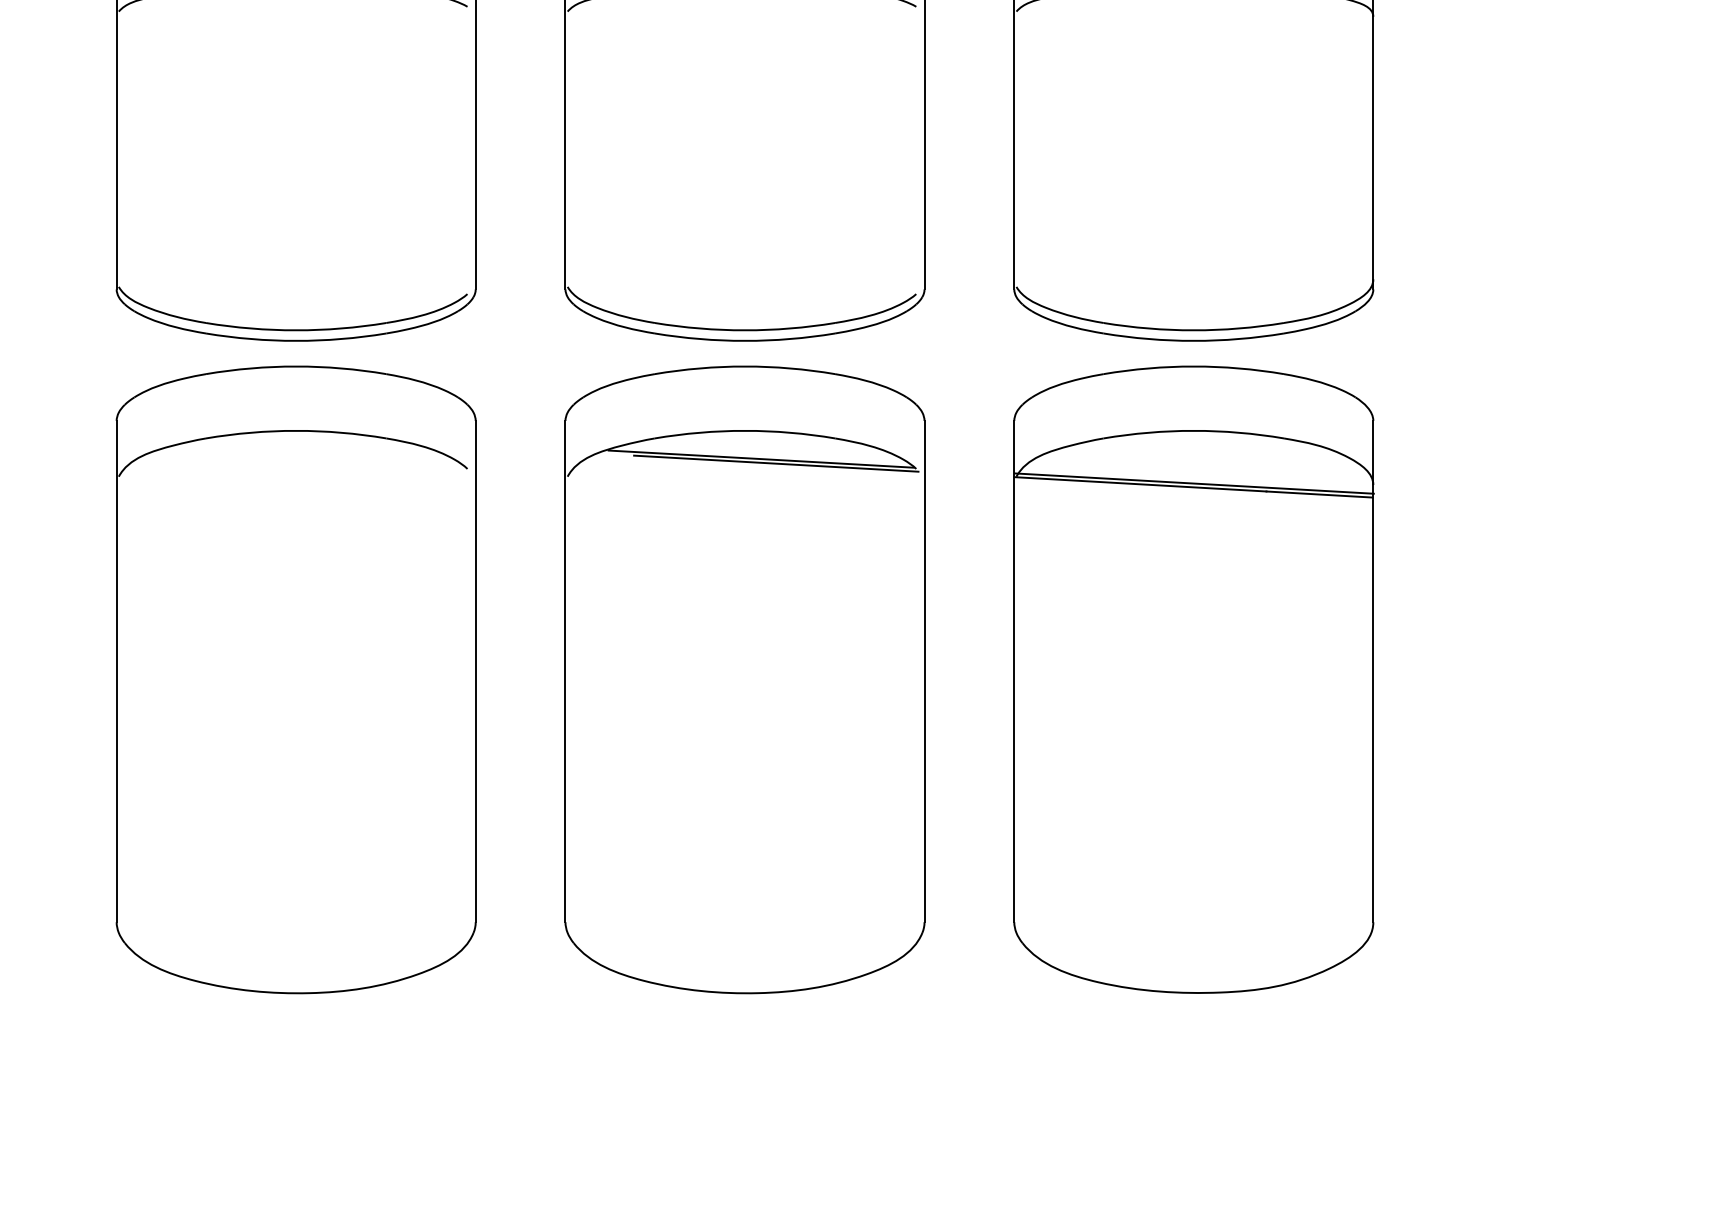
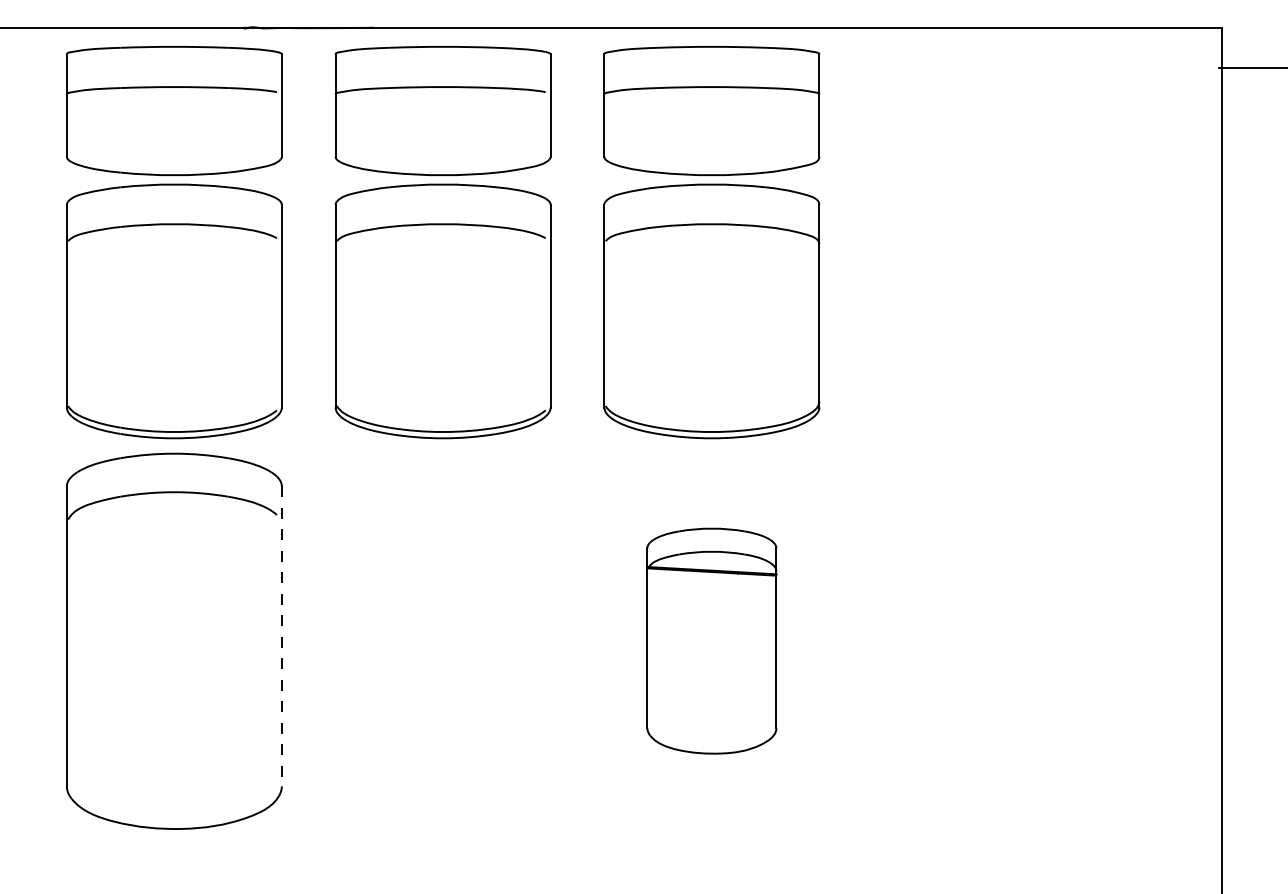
line: (475, 671) -> (281, 636), solid -> dashed
part: (743, 678) -> (442, 640), removed
part: (1193, 678) -> (711, 640), size x0.6

